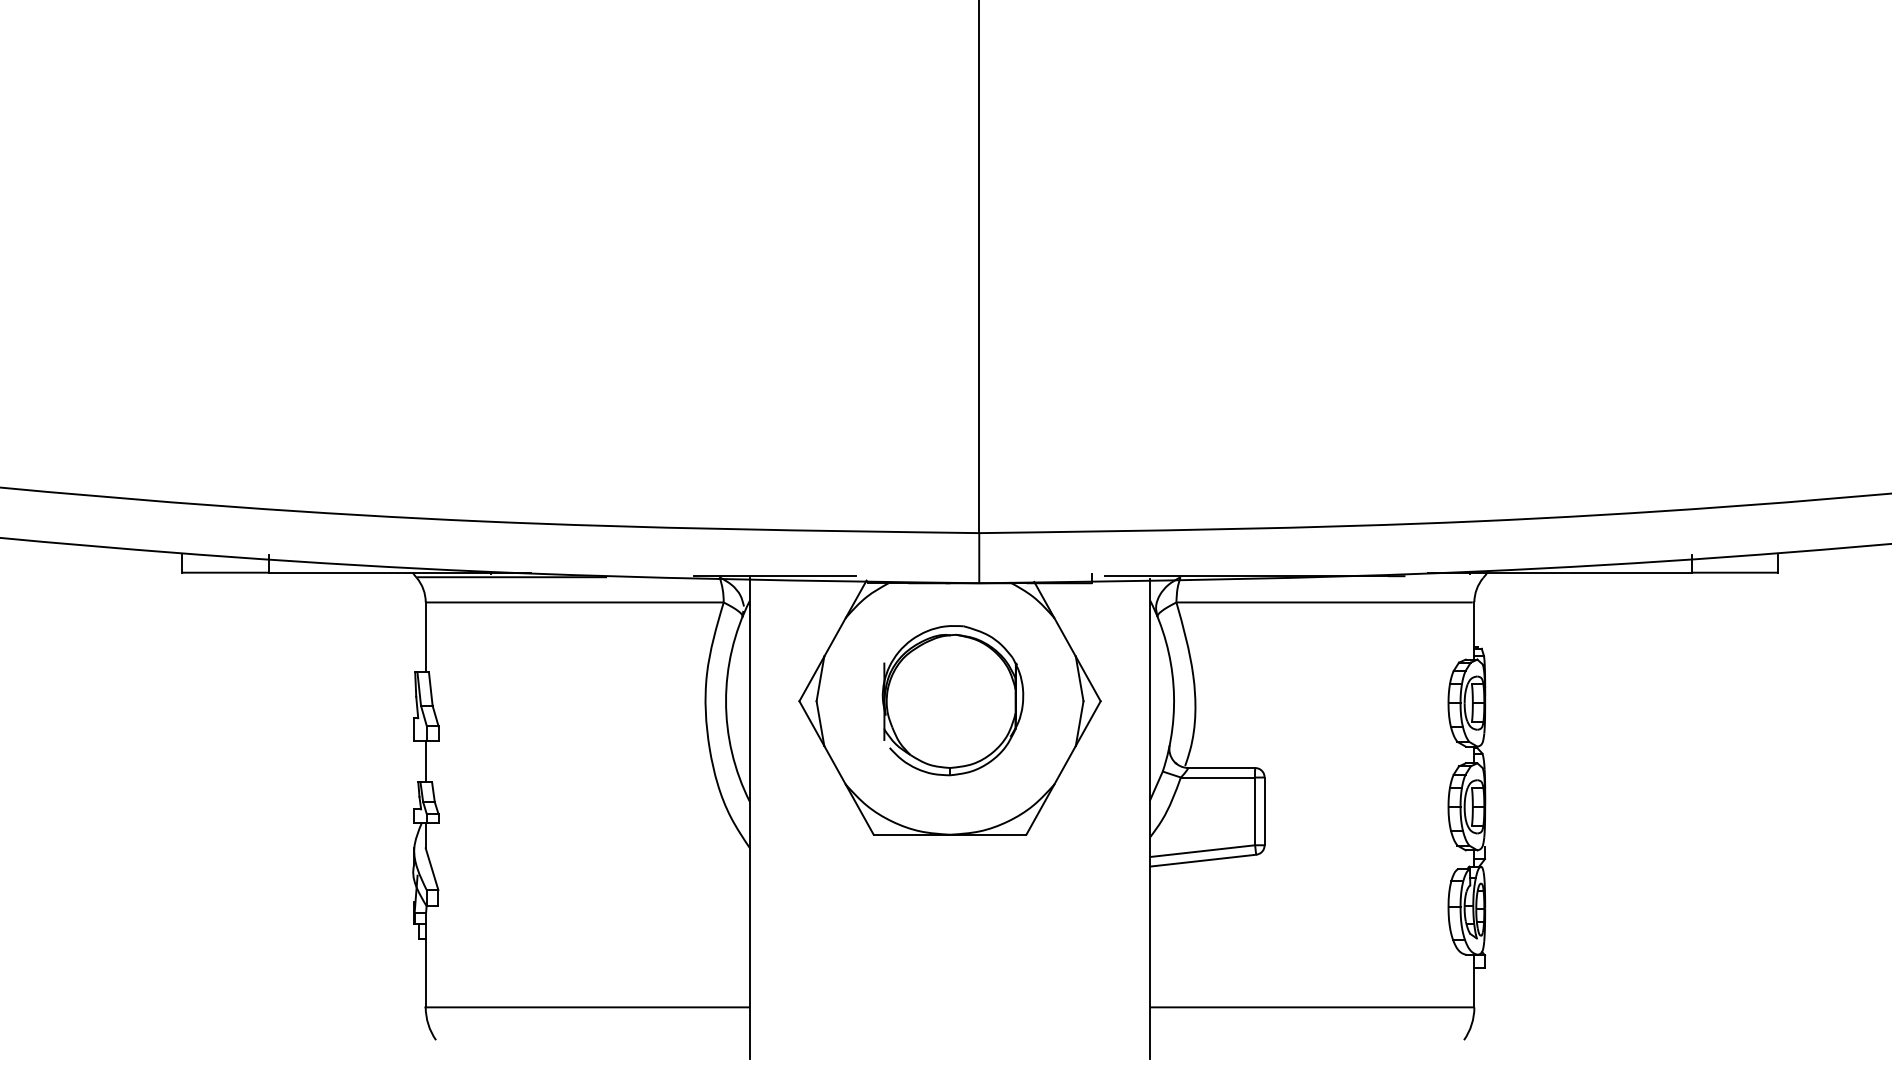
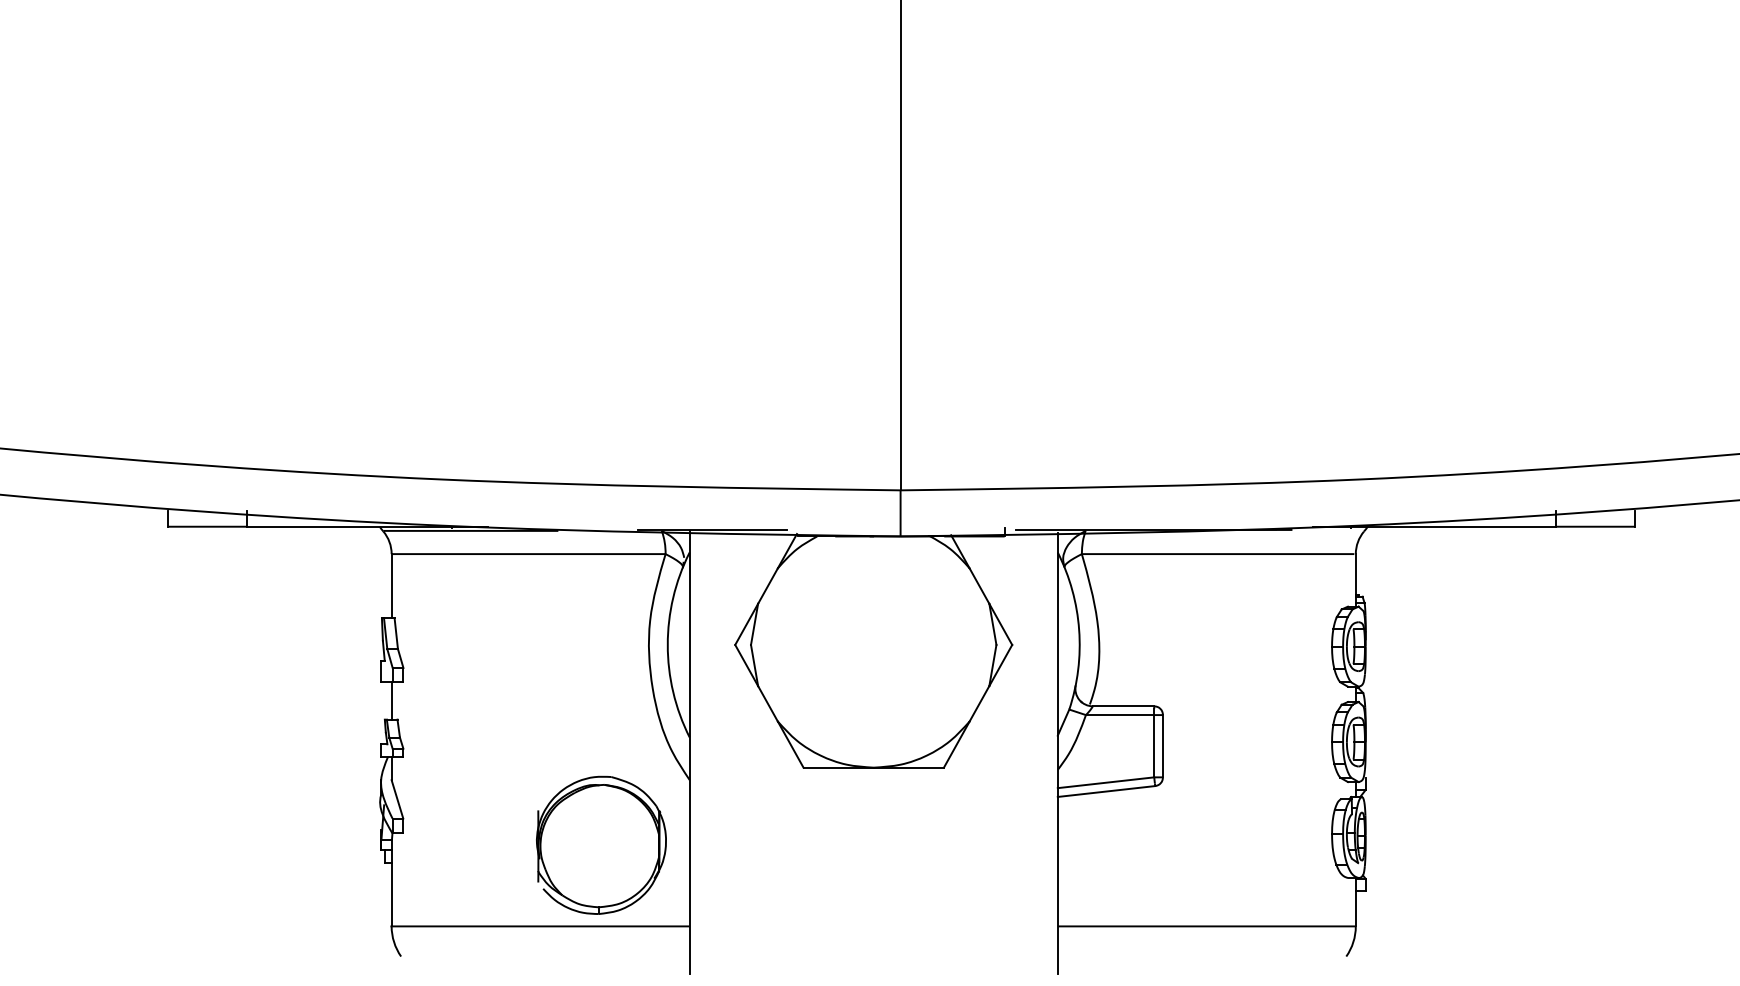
part: (953, 699) -> (601, 844), moved

